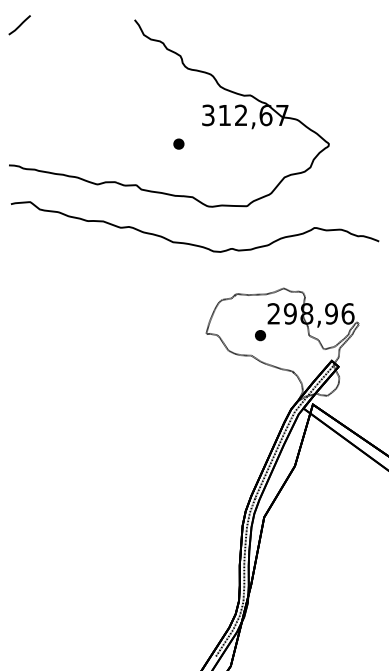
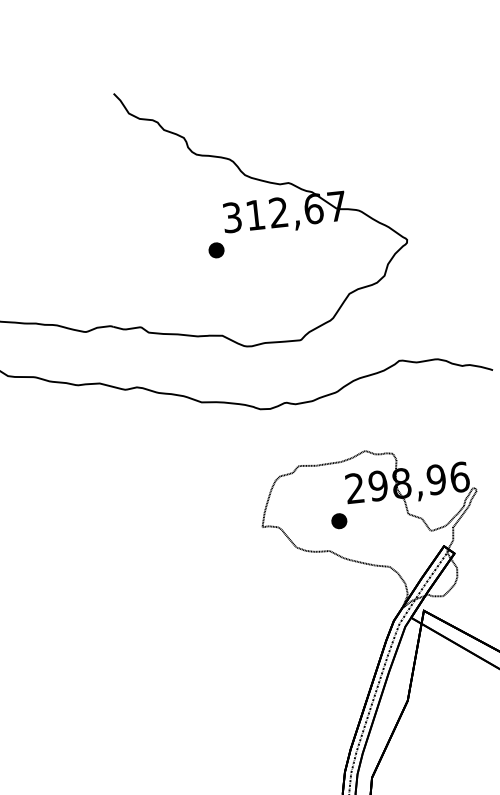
part: (178, 143) -> (215, 249), moved

